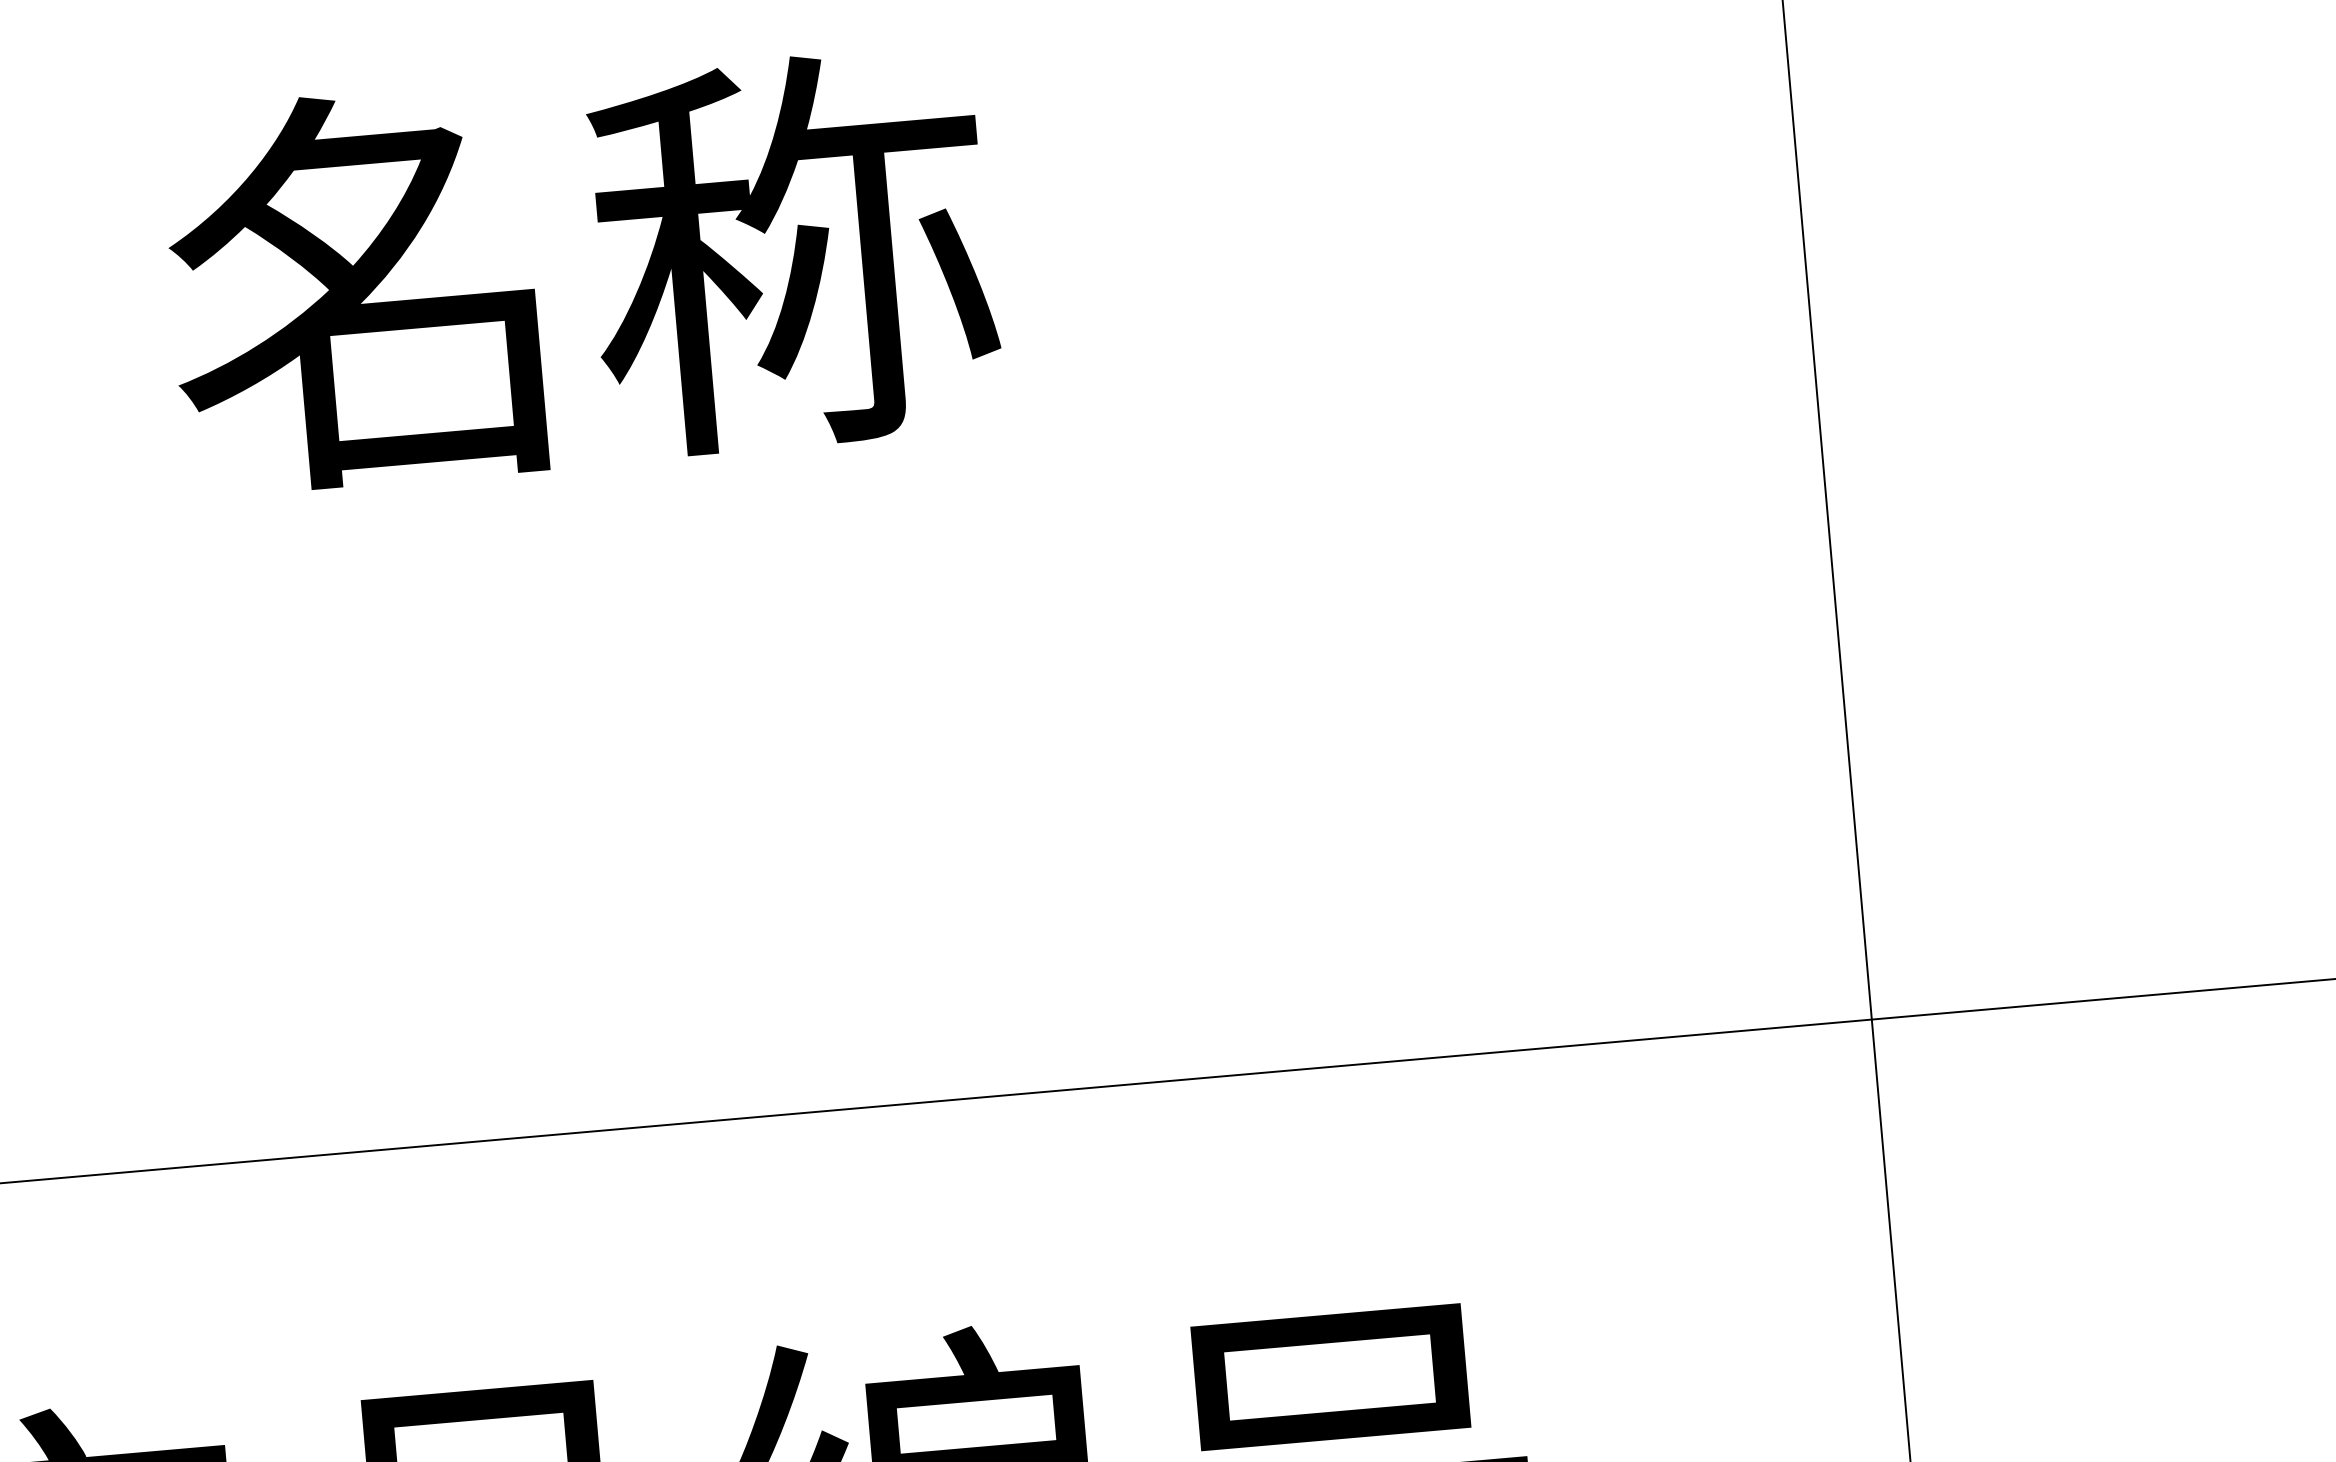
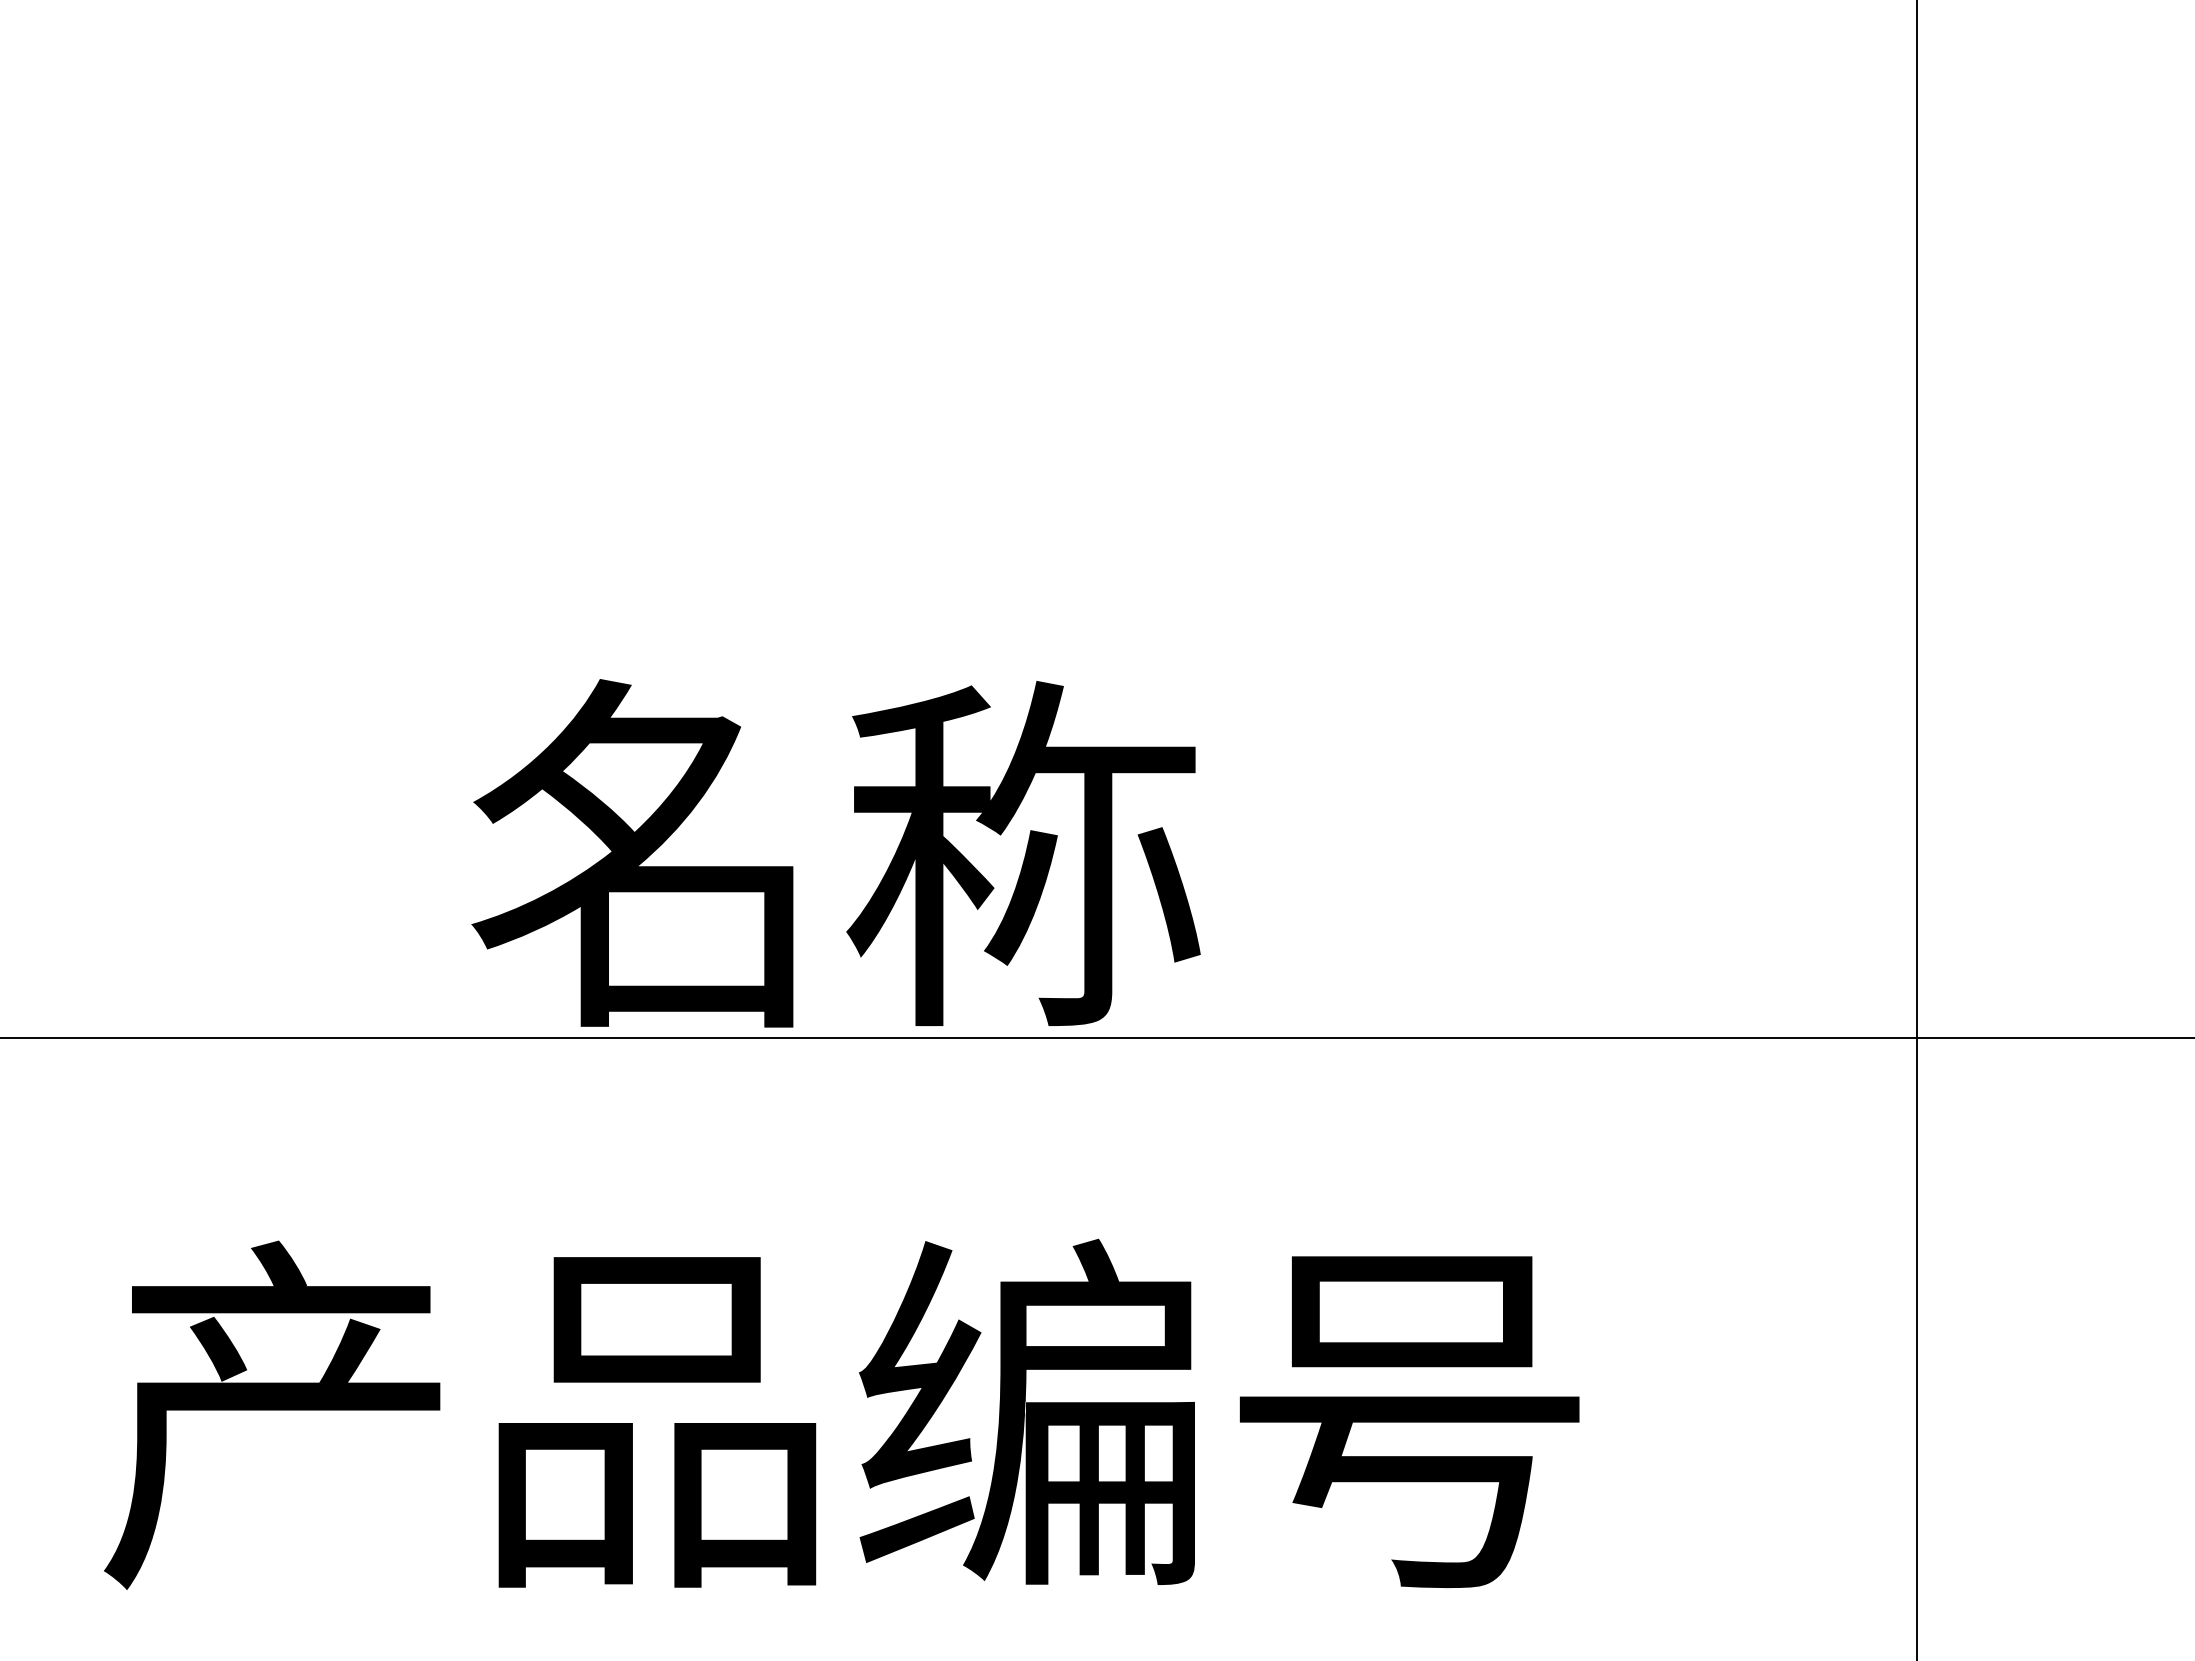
text: (580, 270) -> (835, 853), moved

